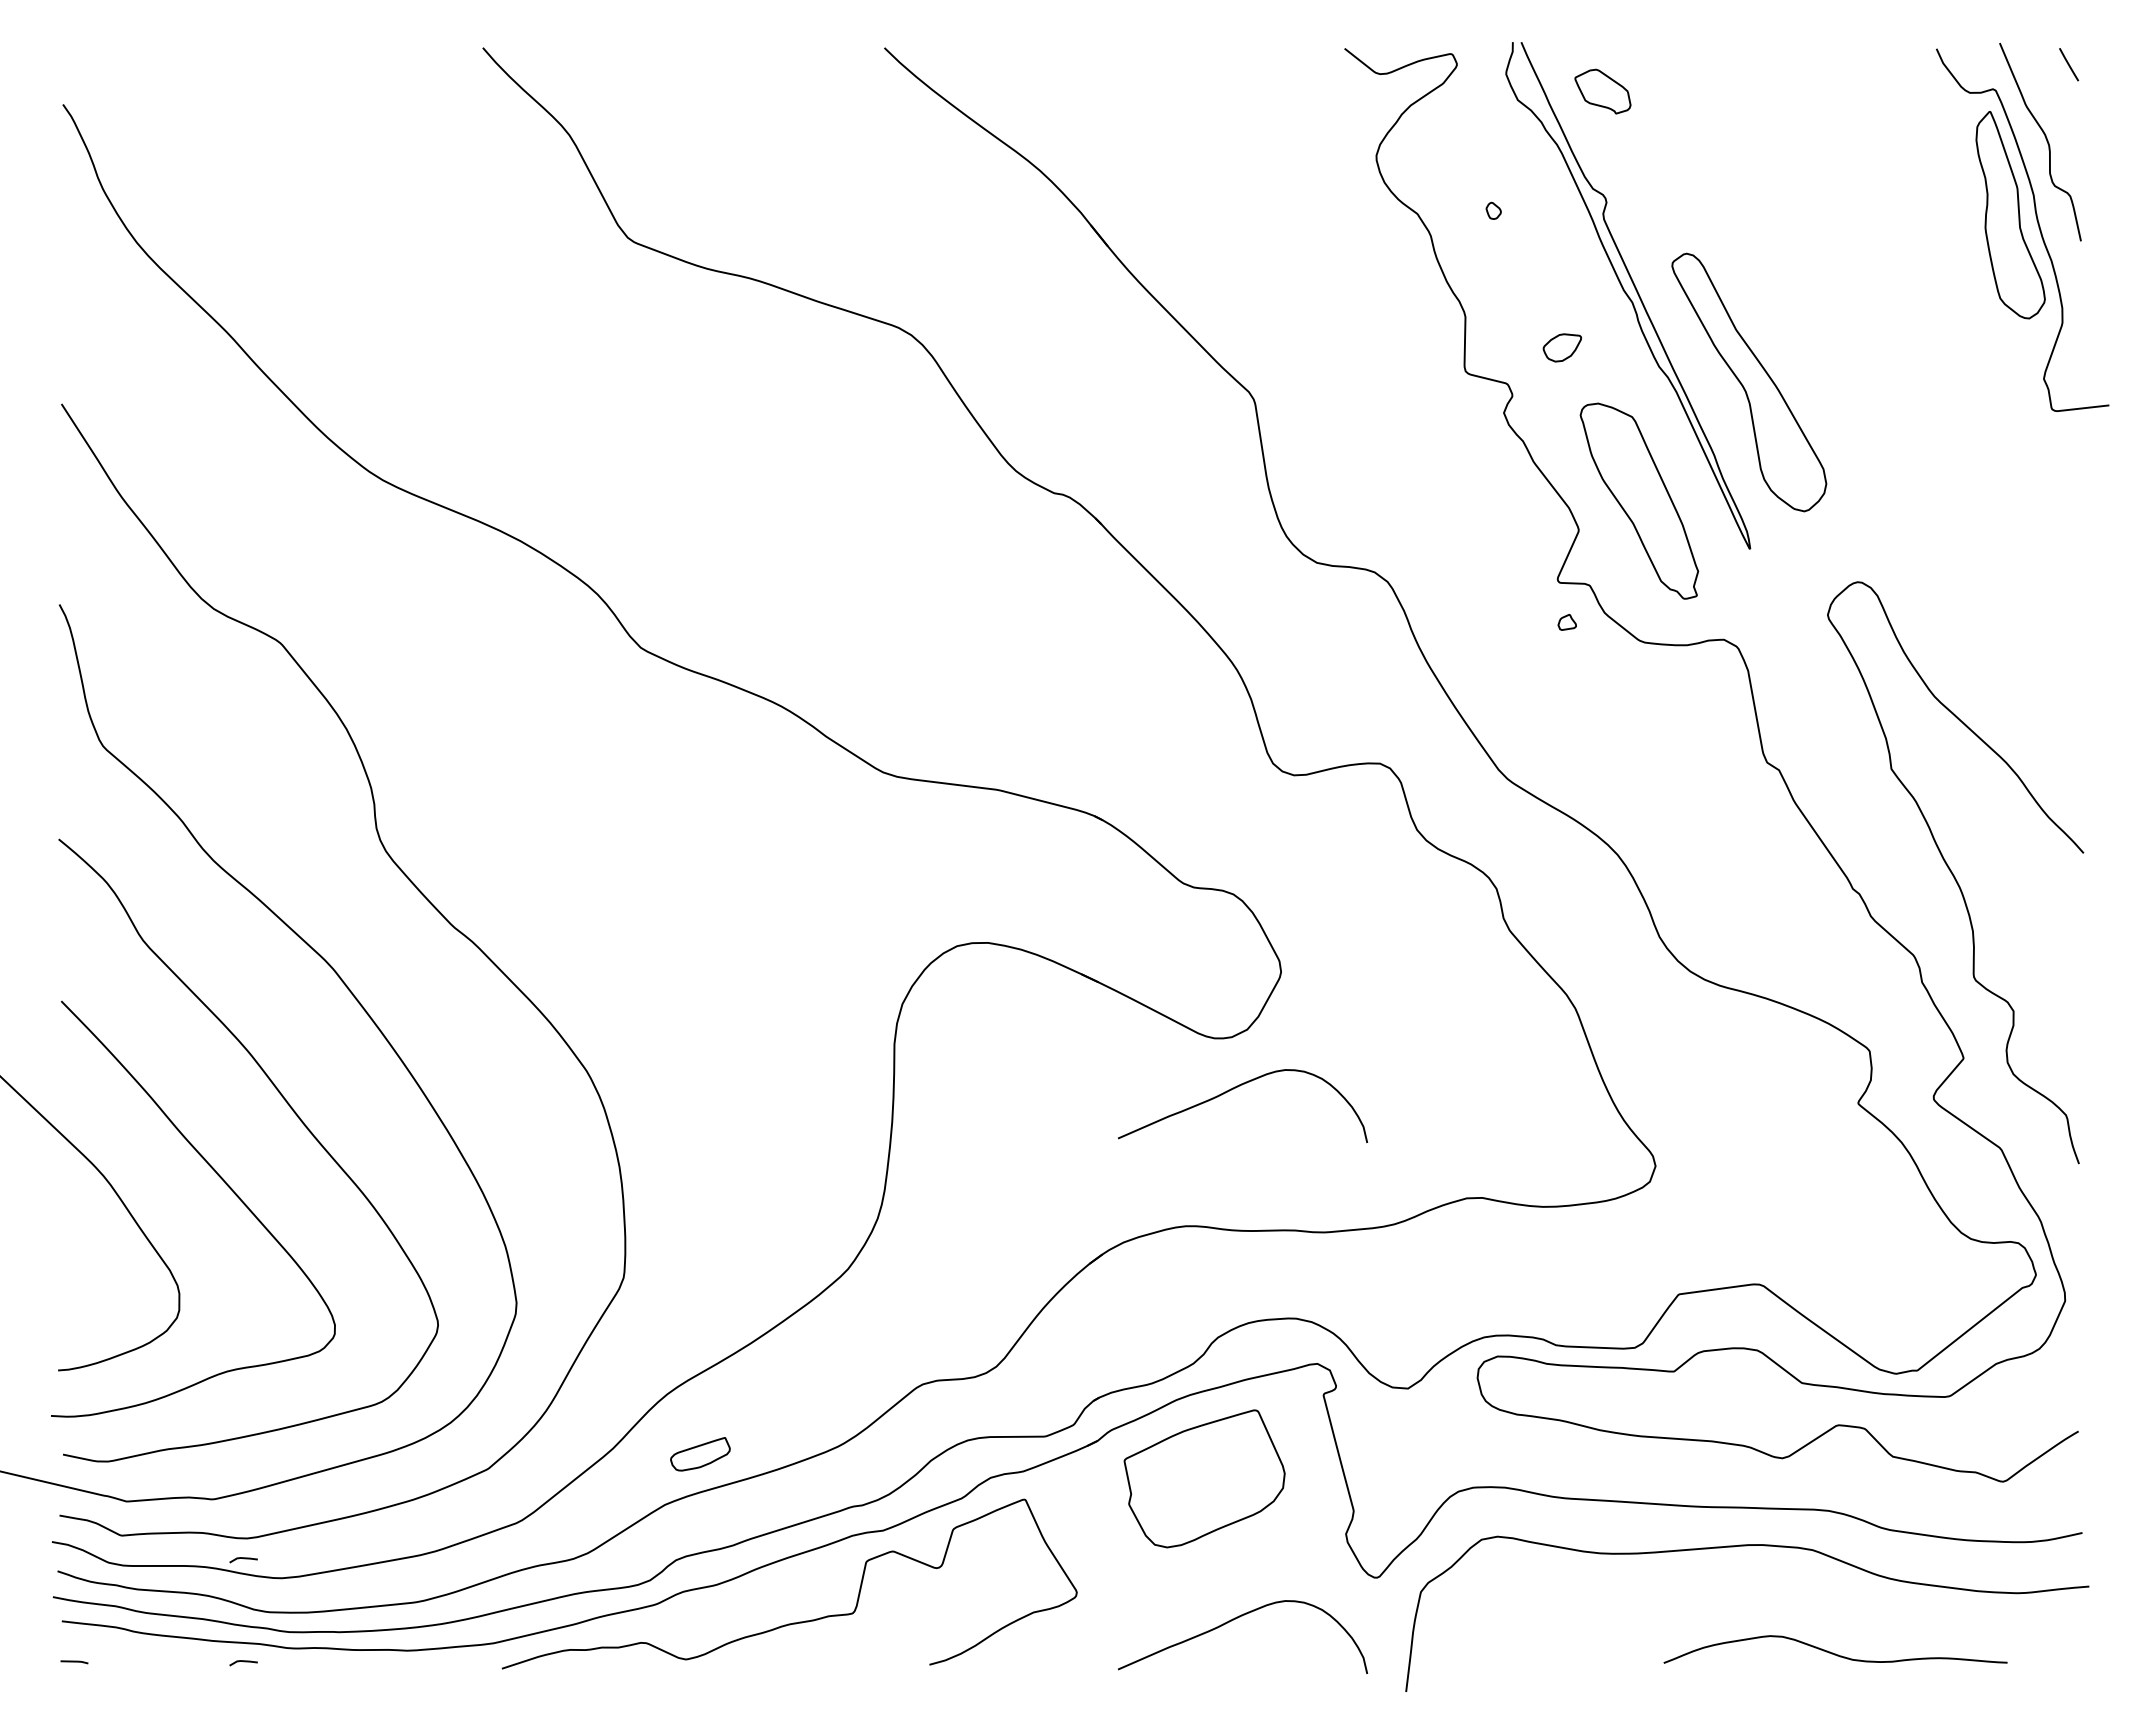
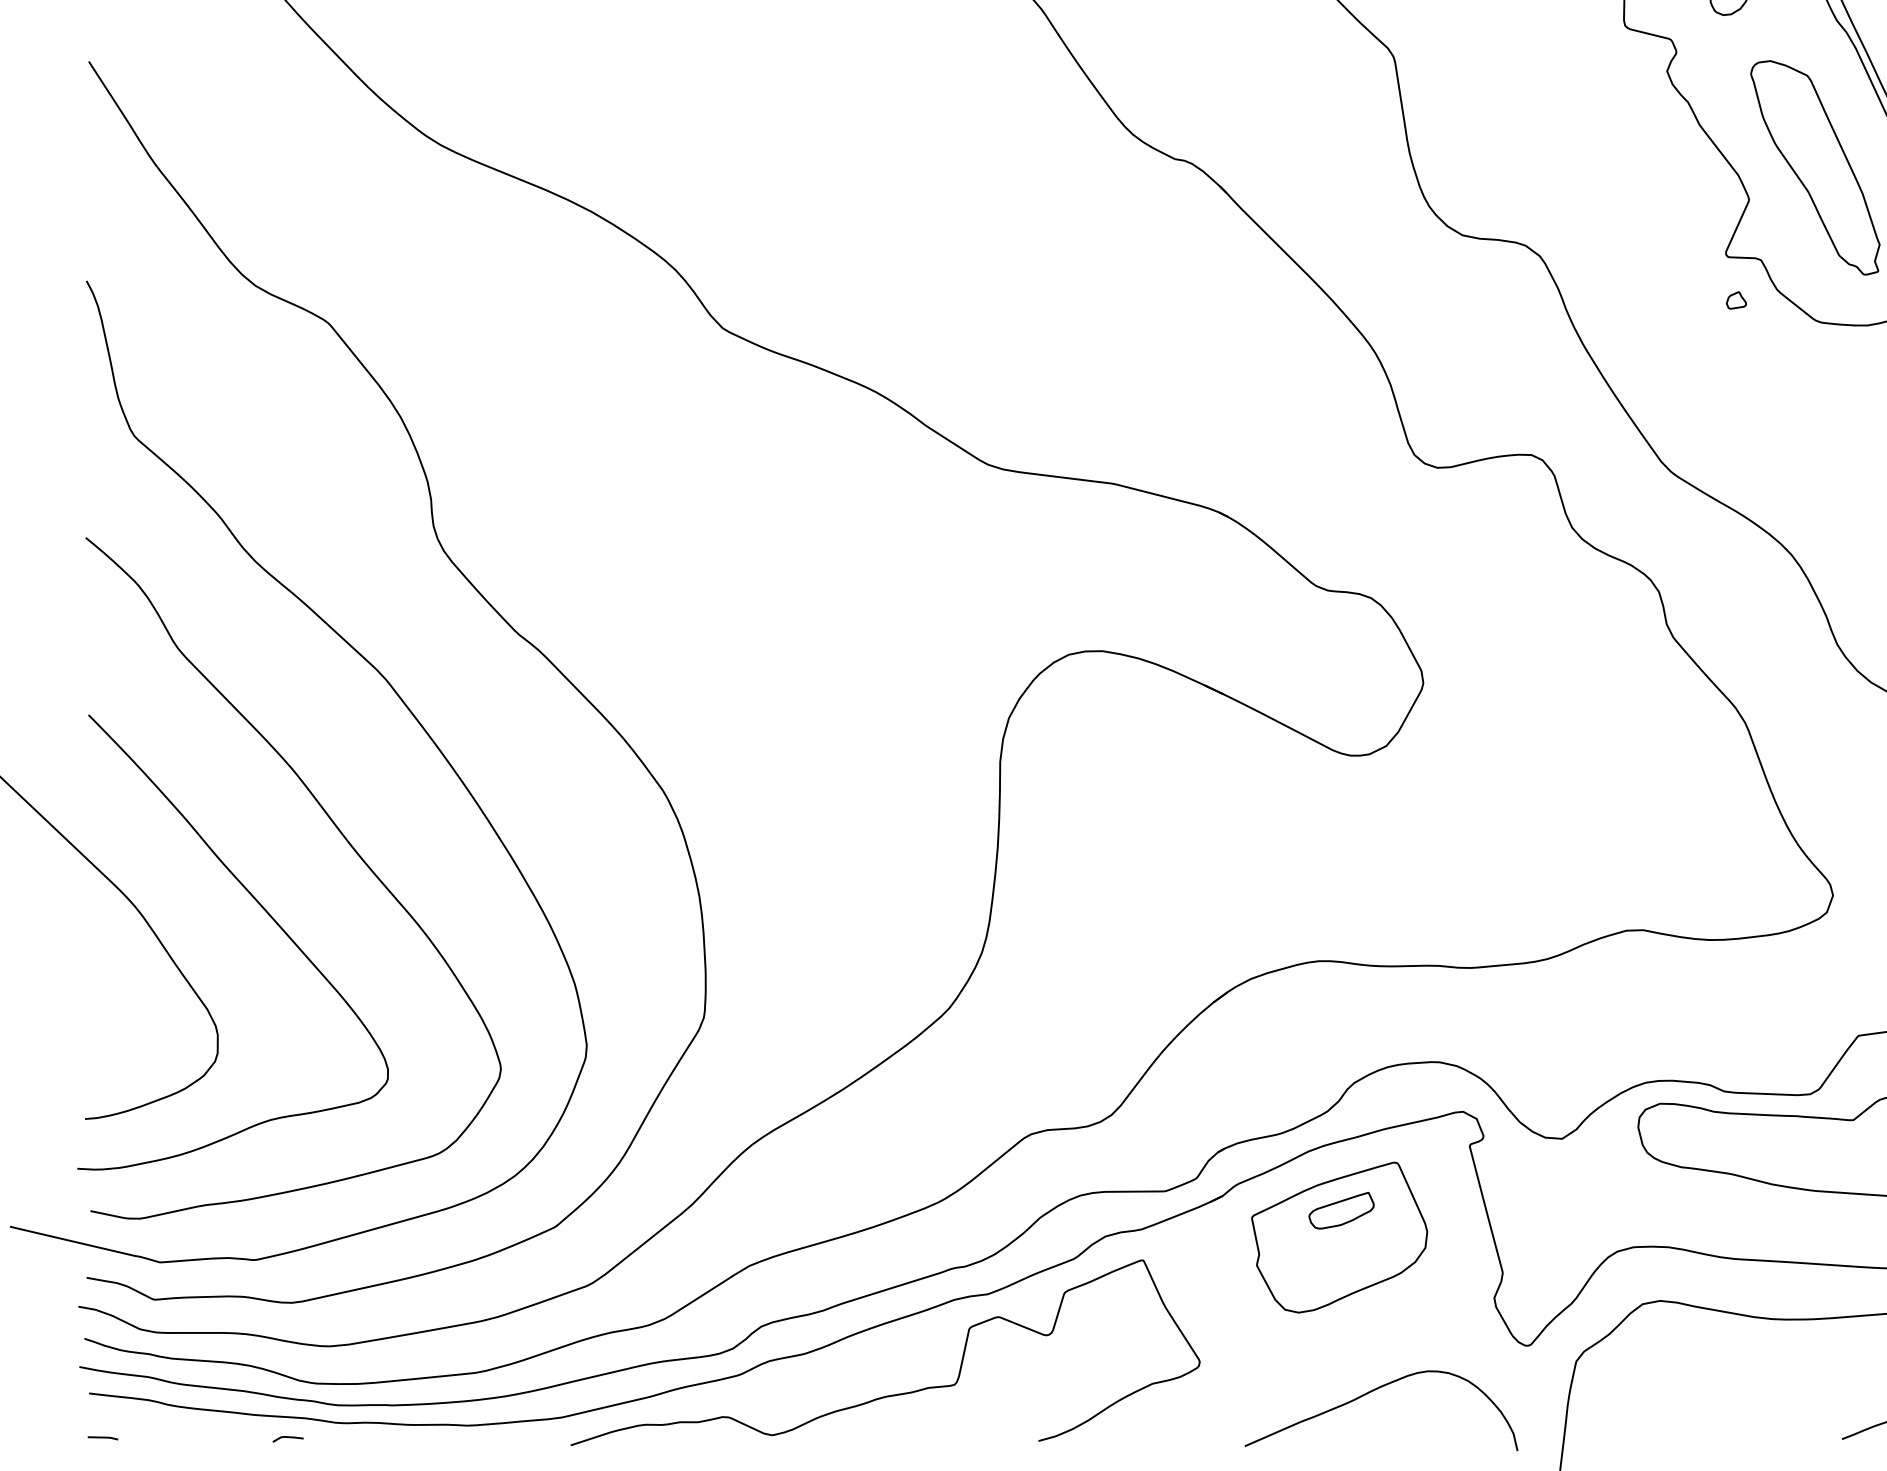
curve: (1235, 1088) -> (1373, 810), removed
part: (700, 1454) -> (1341, 1210), moved
line: (243, 1559) -> (287, 1325), removed

